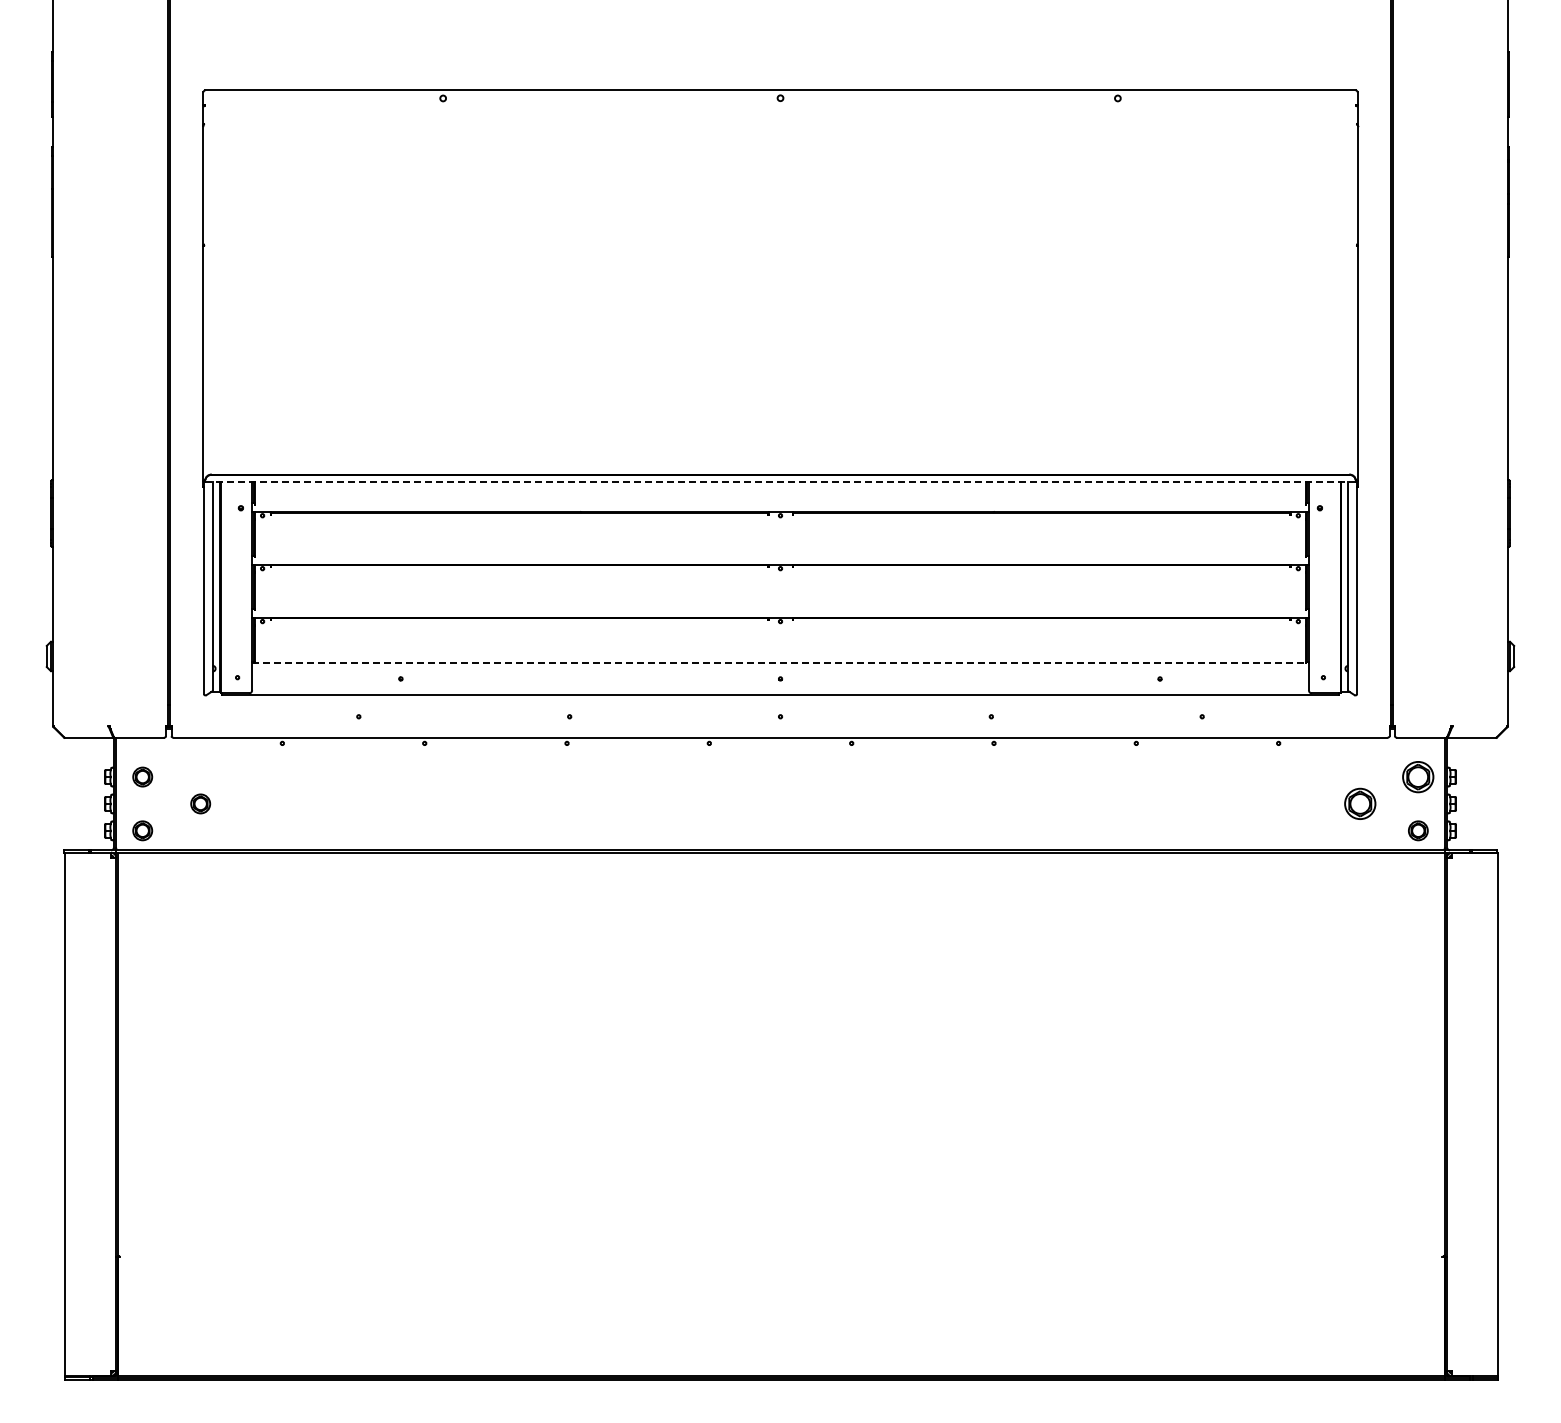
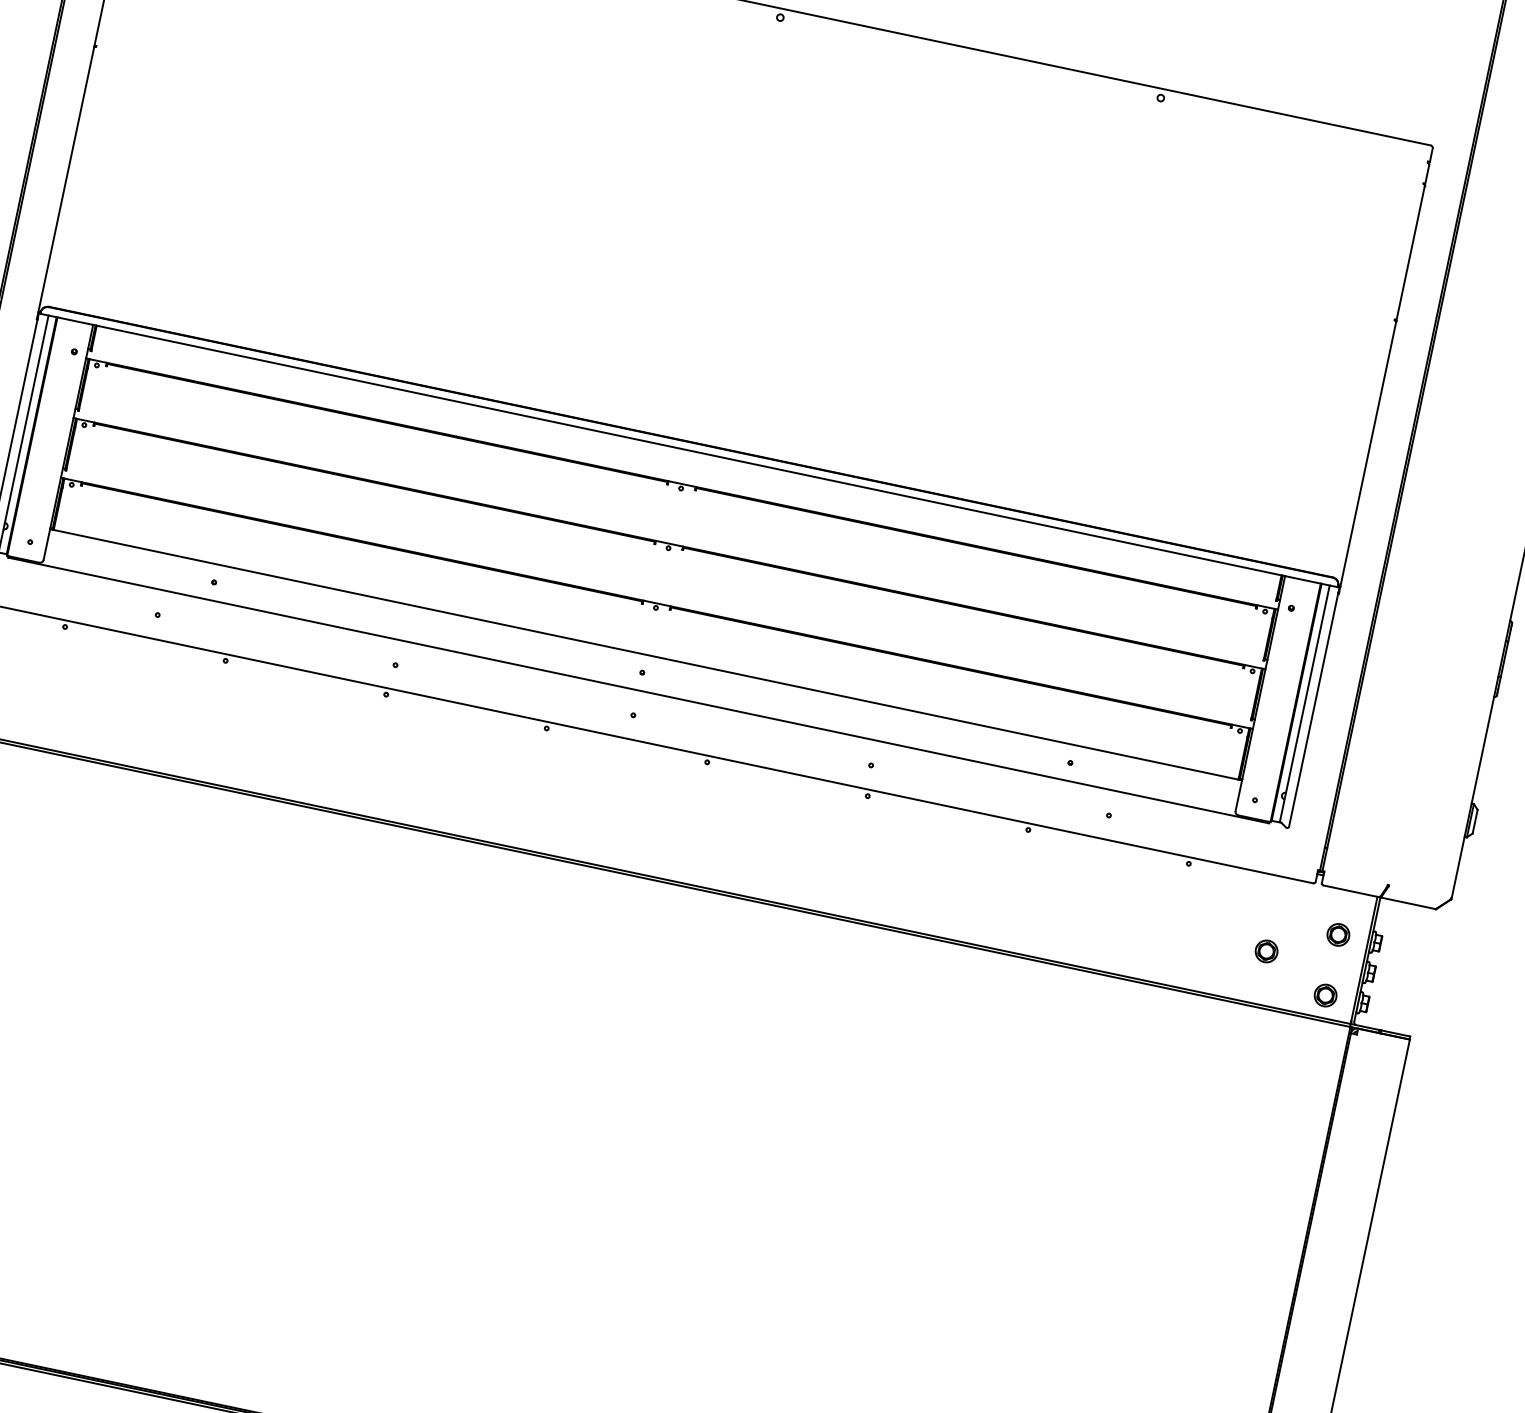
line: (780, 482) -> (688, 451), dashed -> solid
line: (781, 663) -> (647, 655), dashed -> solid
part: (1418, 776) -> (1338, 934), size x0.62
part: (1360, 803) -> (1266, 950), size x0.62

